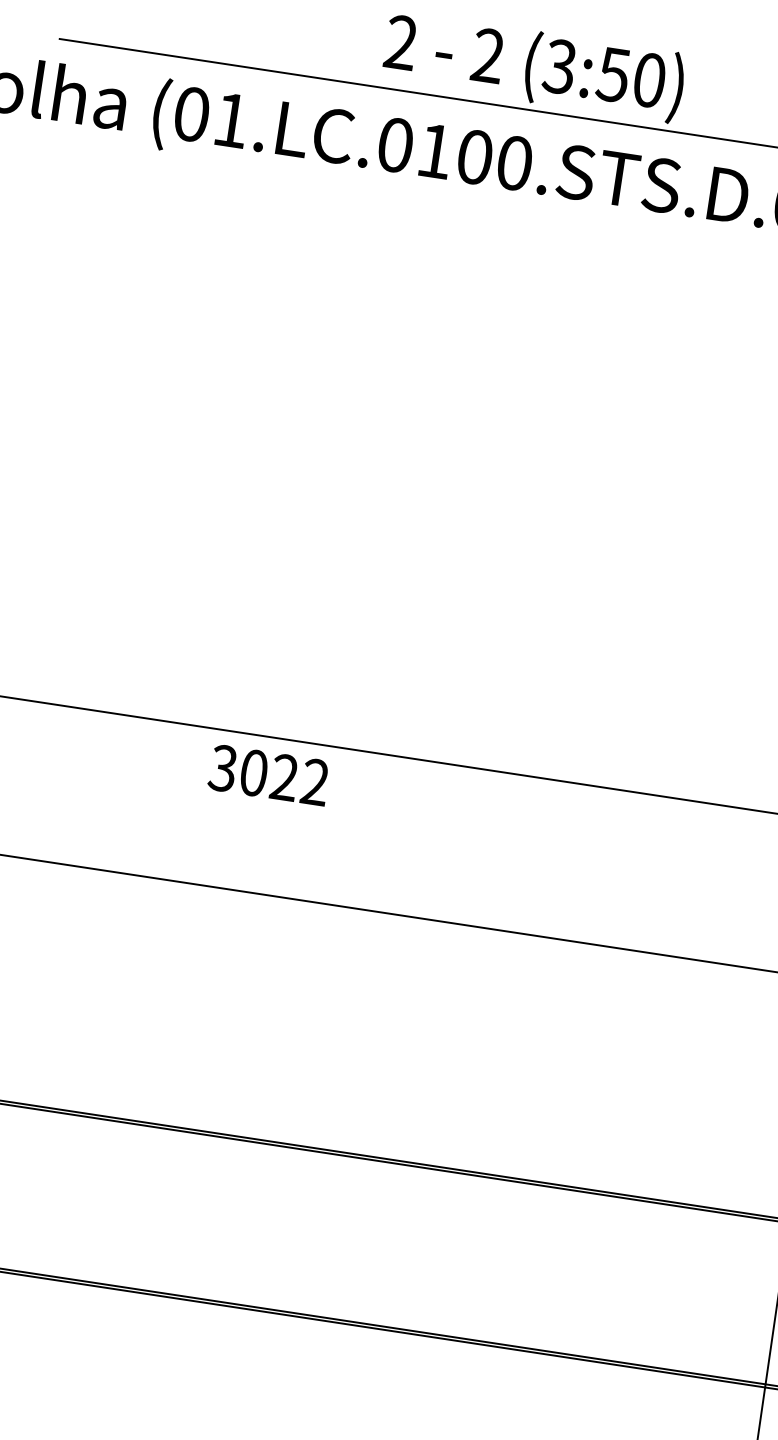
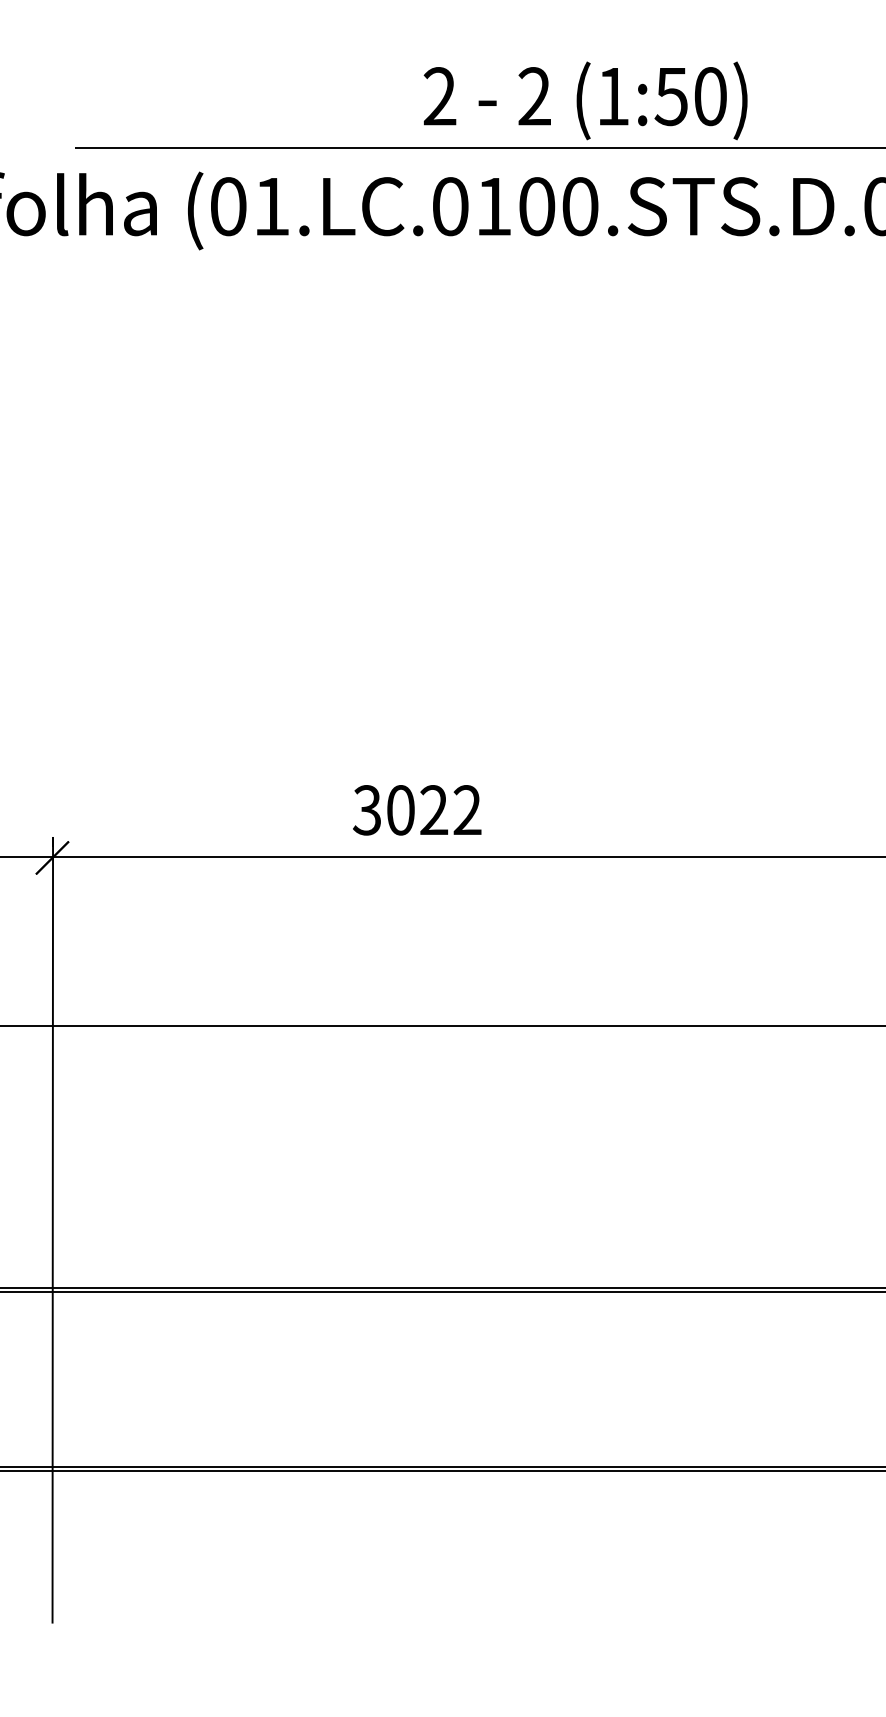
text: (559, 66) -> (612, 96), (3:50) -> (1:50)
text: (269, 775) -> (417, 810), moved

